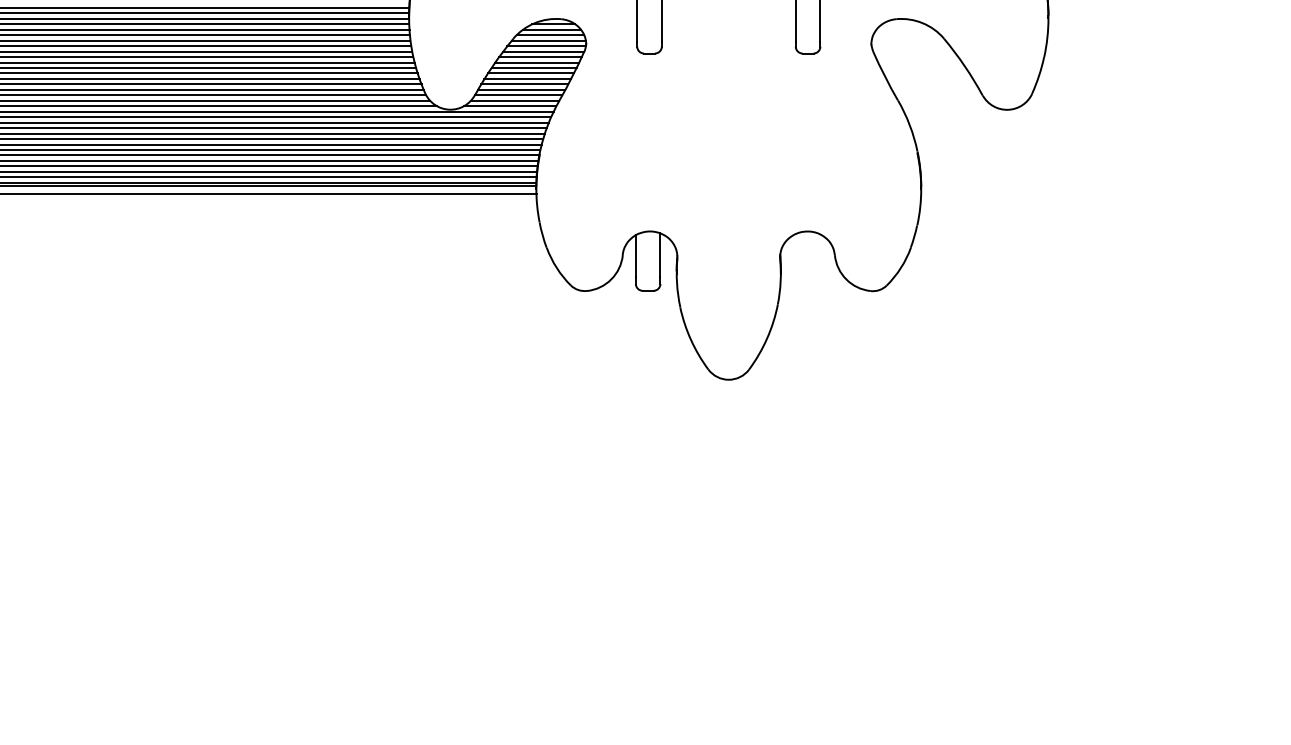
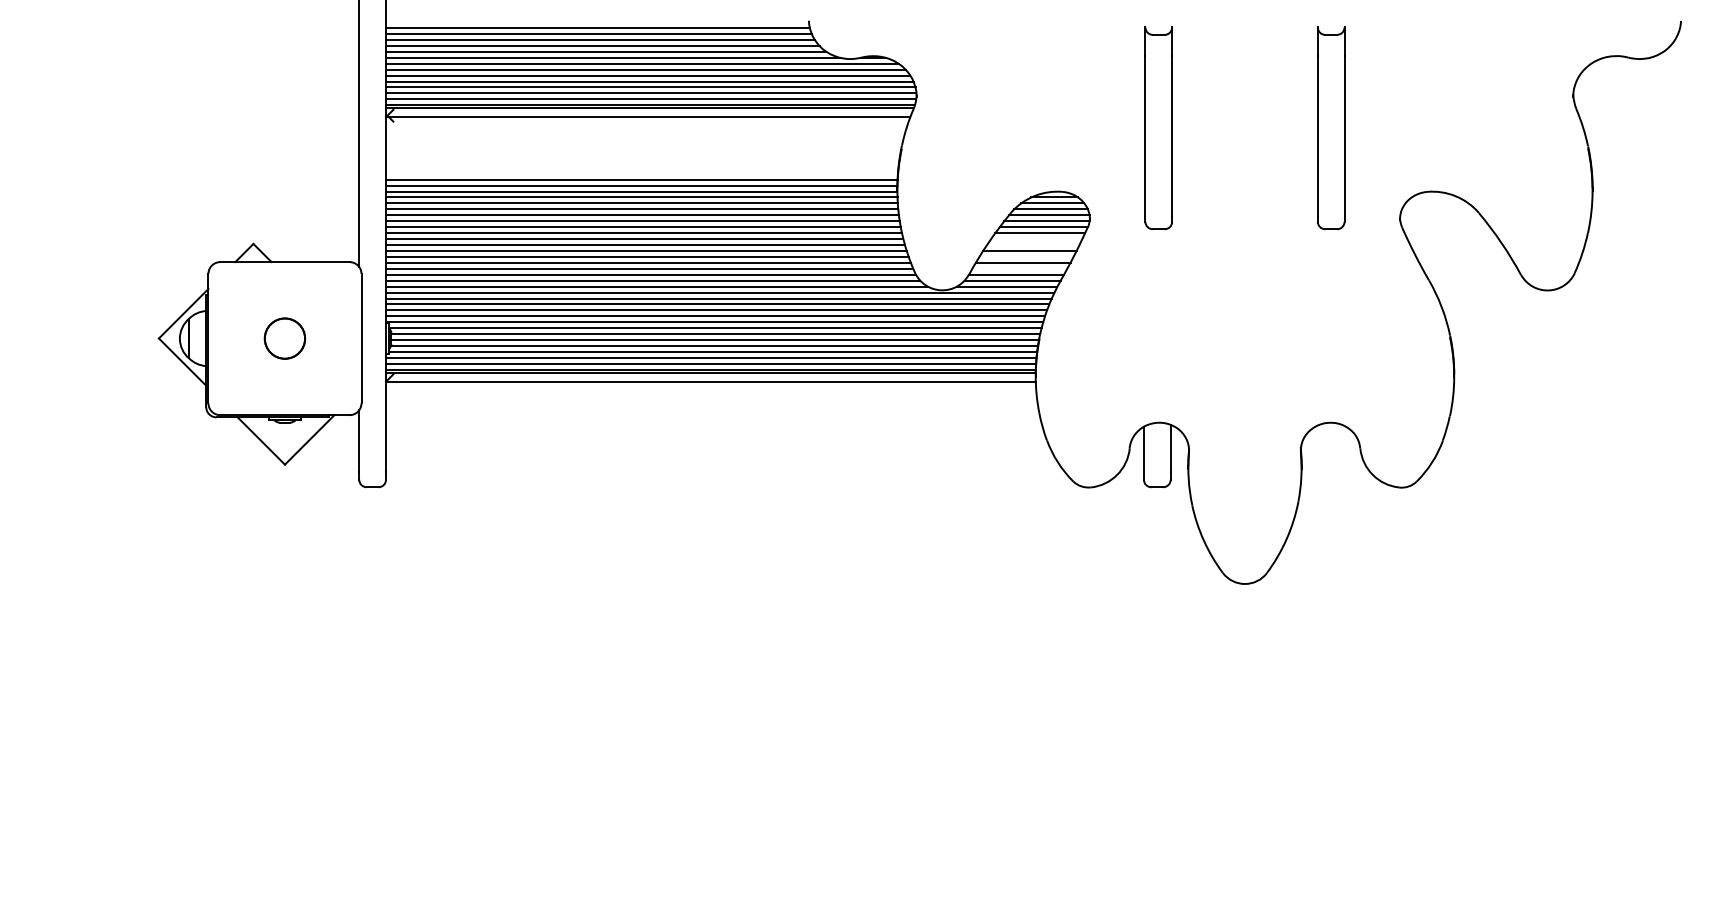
line: (537, 62) -> (1036, 239), removed
line: (534, 68) -> (1033, 245), removed
line: (527, 78) -> (1026, 256), removed
line: (521, 89) -> (1019, 268), removed

